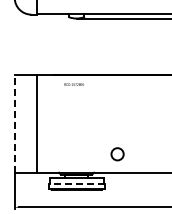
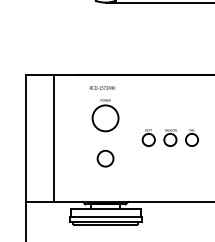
part: (76, 105) -> (105, 115), added
line: (14, 123) -> (25, 138), dashed -> solid
part: (126, 123) -> (170, 138), added
circle: (117, 154) -> (105, 158), moved
line: (76, 184) -> (105, 217), dashed -> solid

